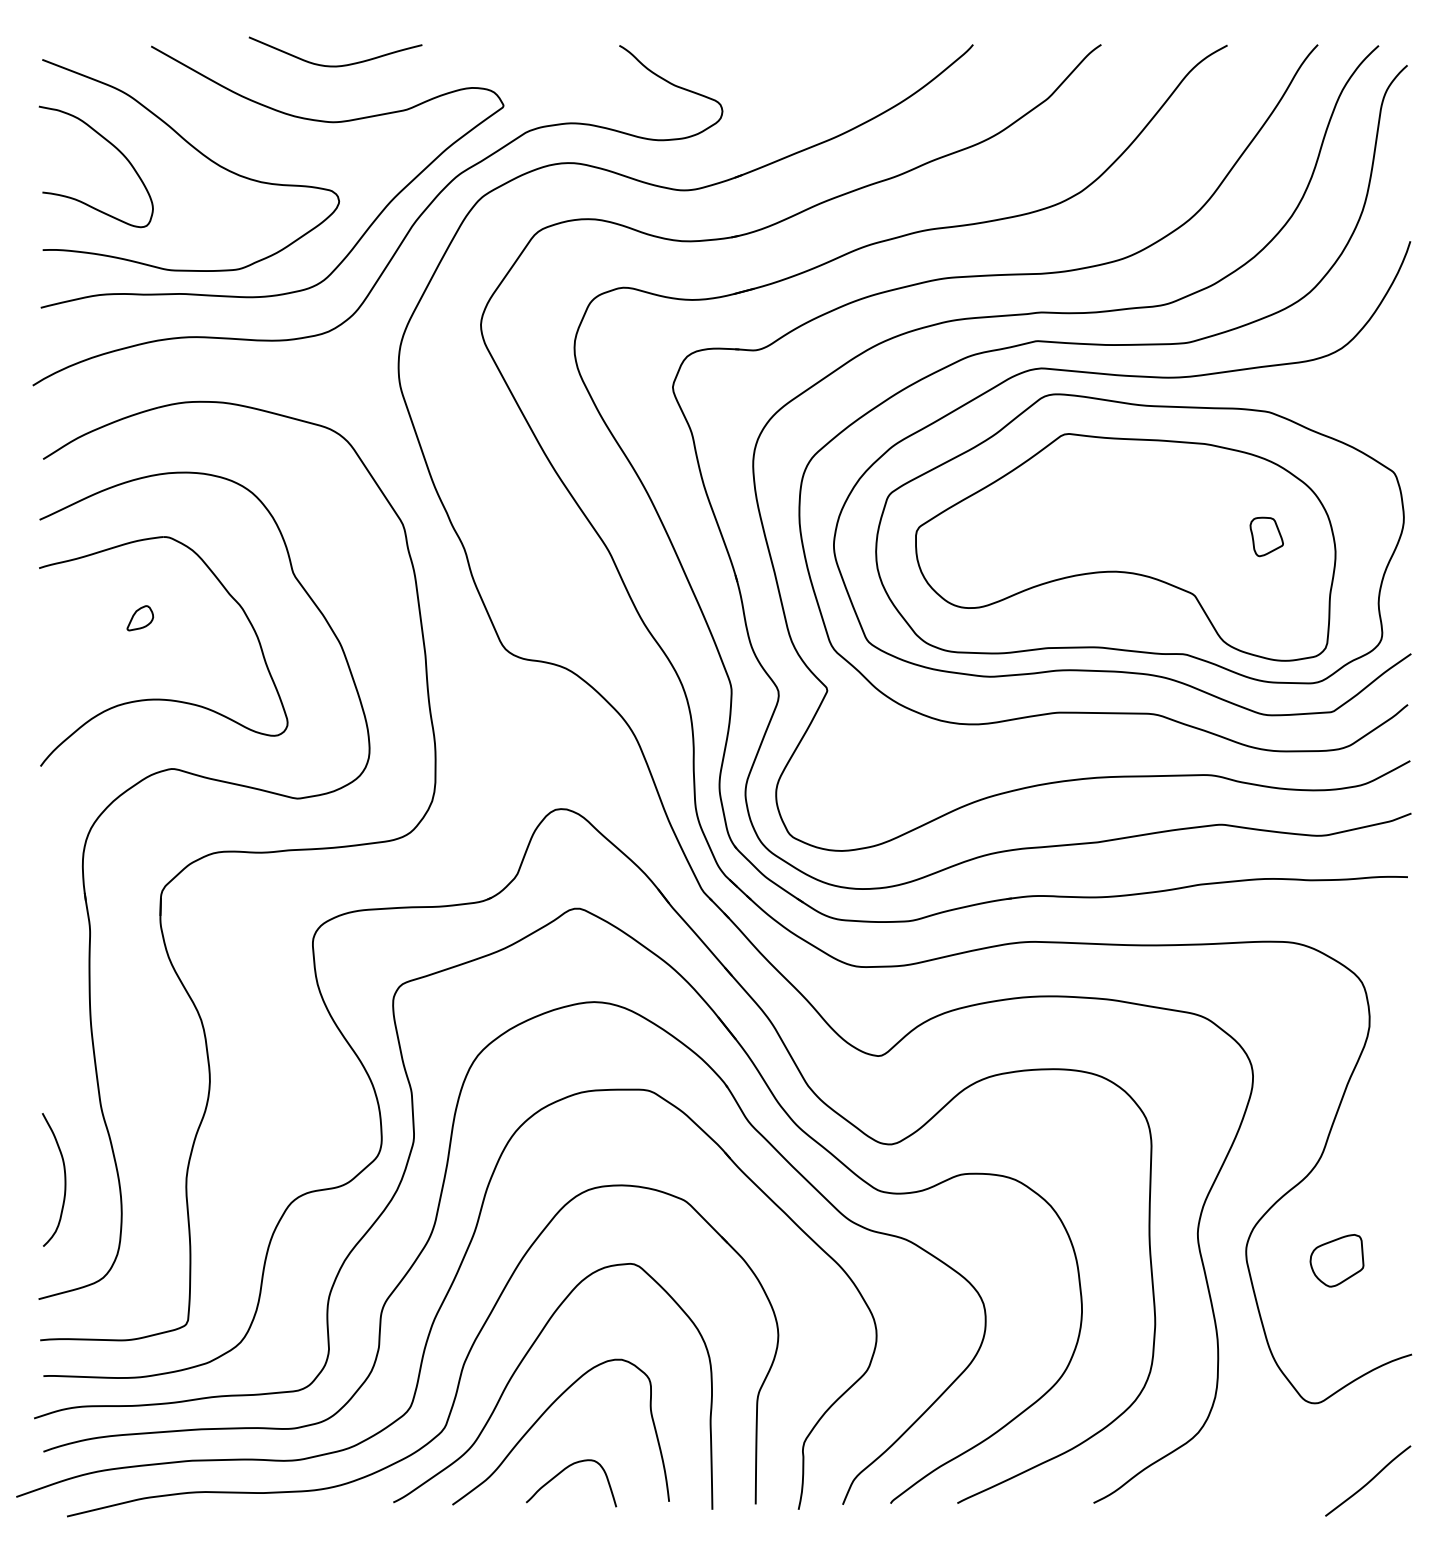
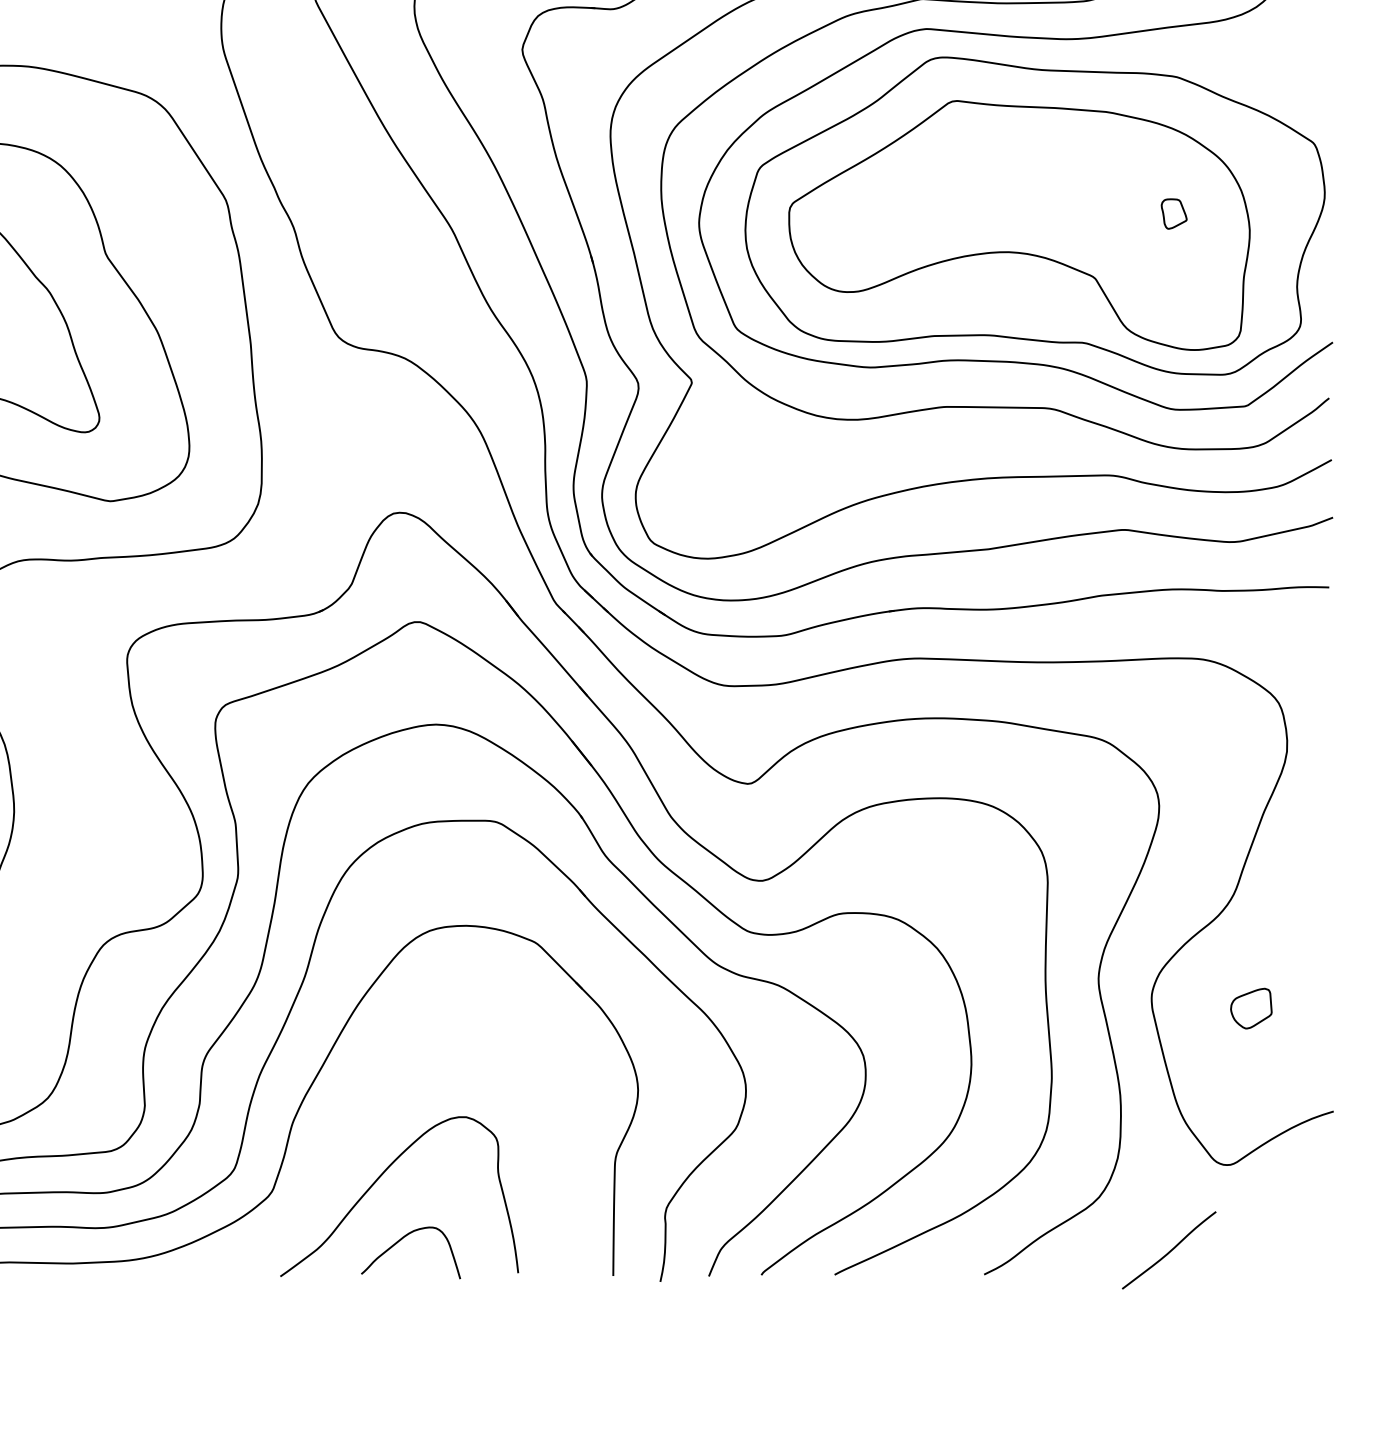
part: (1266, 536) -> (1173, 213), size x0.7
part: (1336, 1260) -> (1250, 1008), size x0.7
curve: (518, 1368) -> (352, 1126), removed
curve: (1369, 1480) -> (1170, 1249), moved

